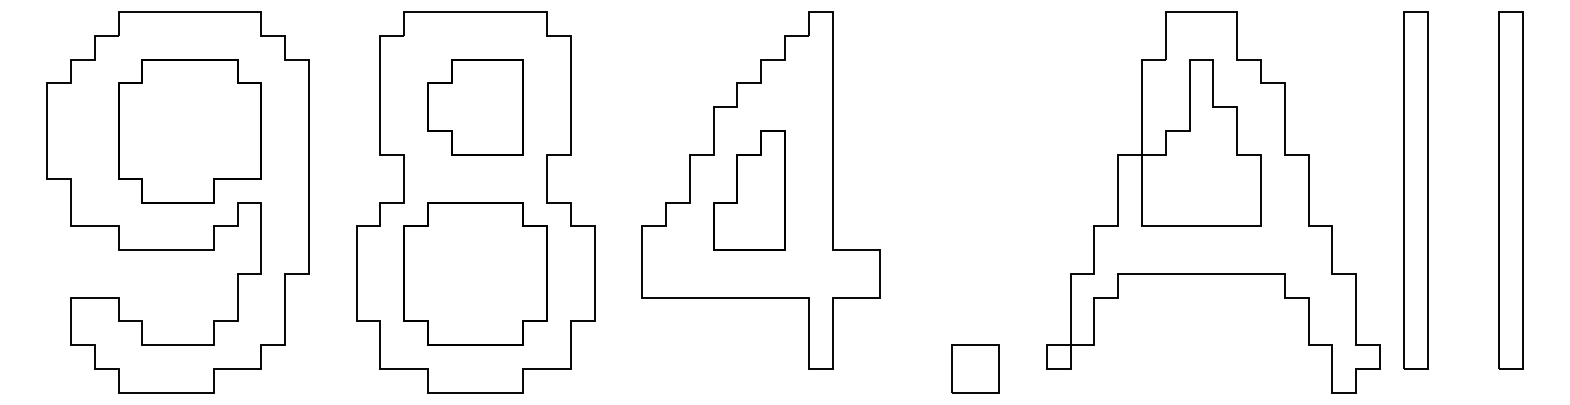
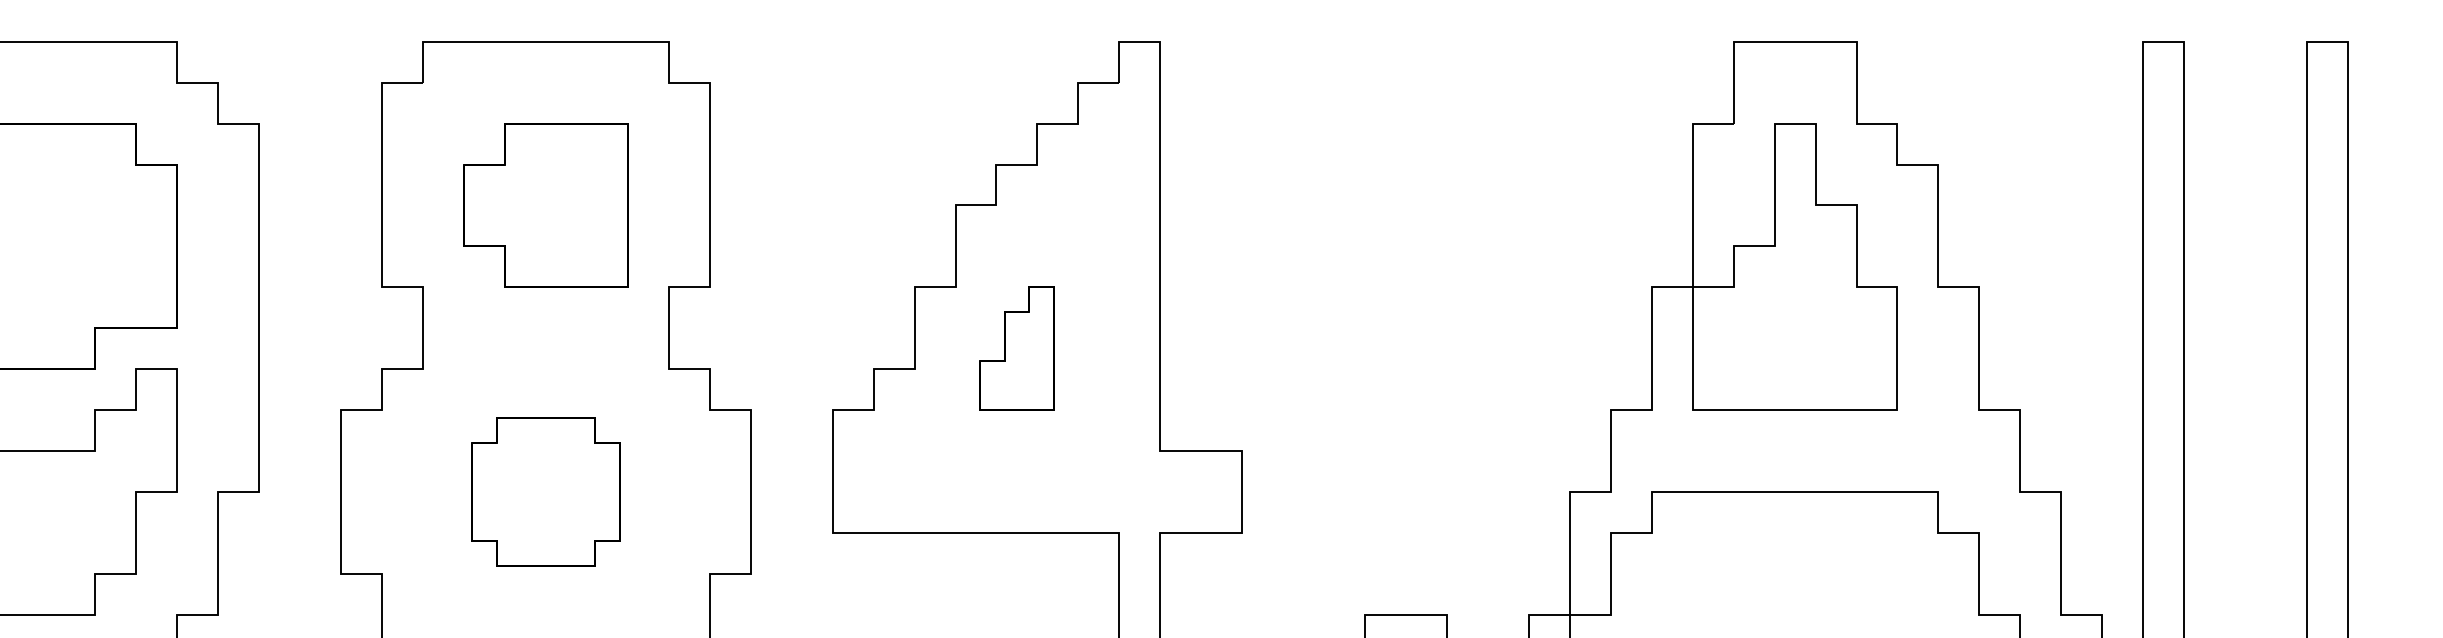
part: (749, 190) -> (1017, 348), size x0.6
part: (475, 273) -> (545, 491), size x0.6

